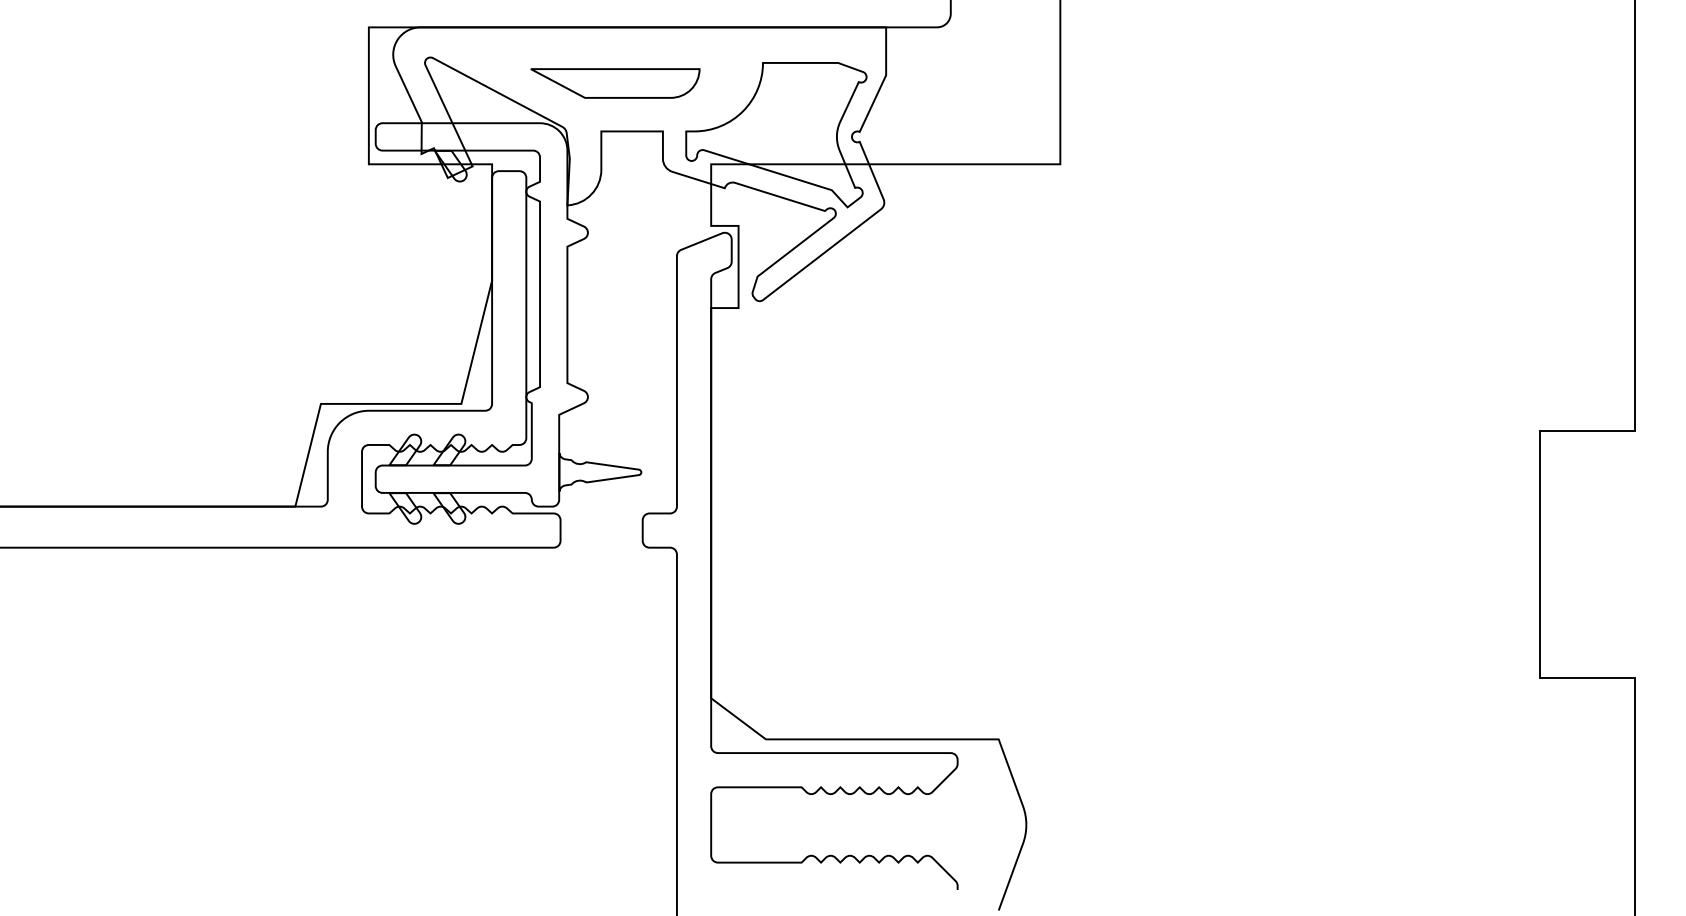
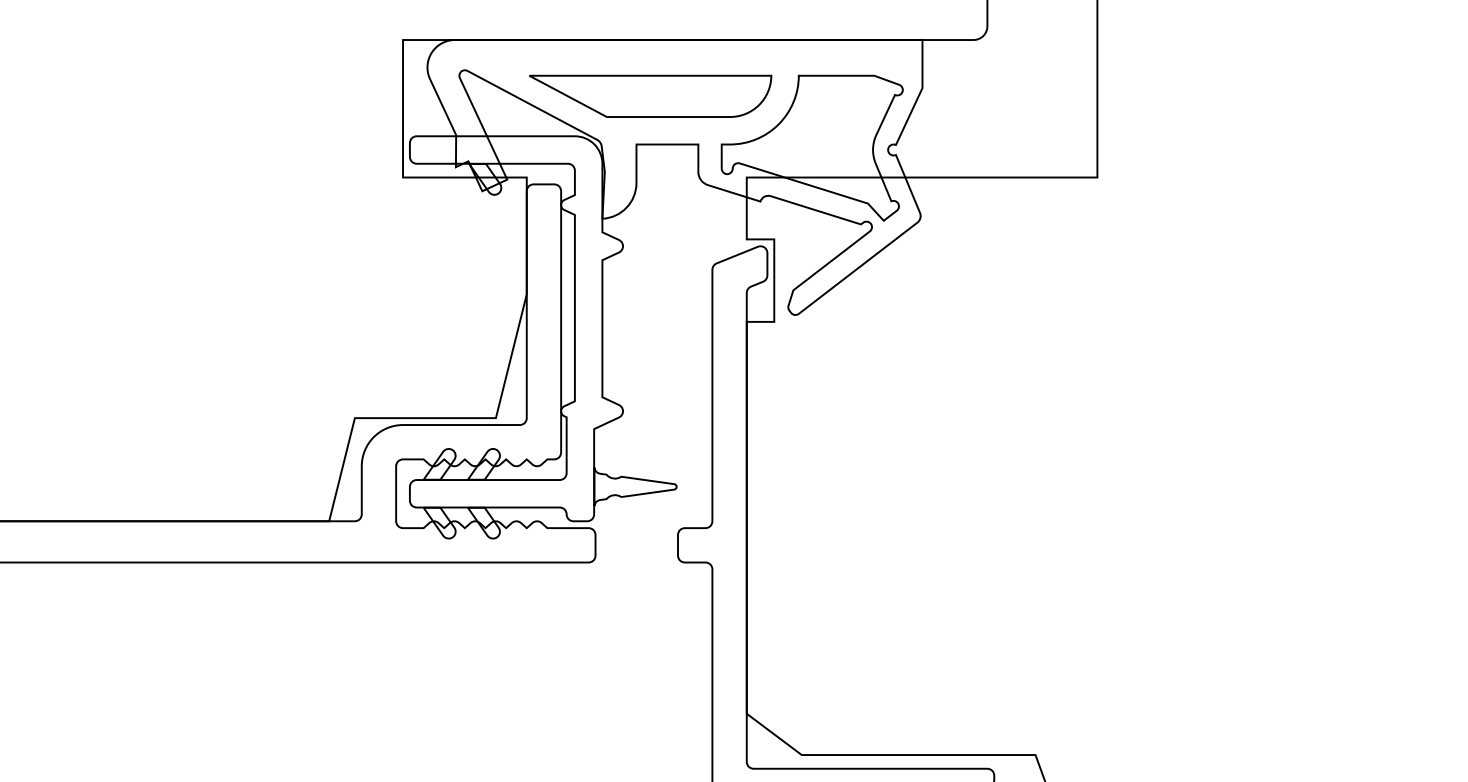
part: (615, 83) -> (650, 96), size x1.43

